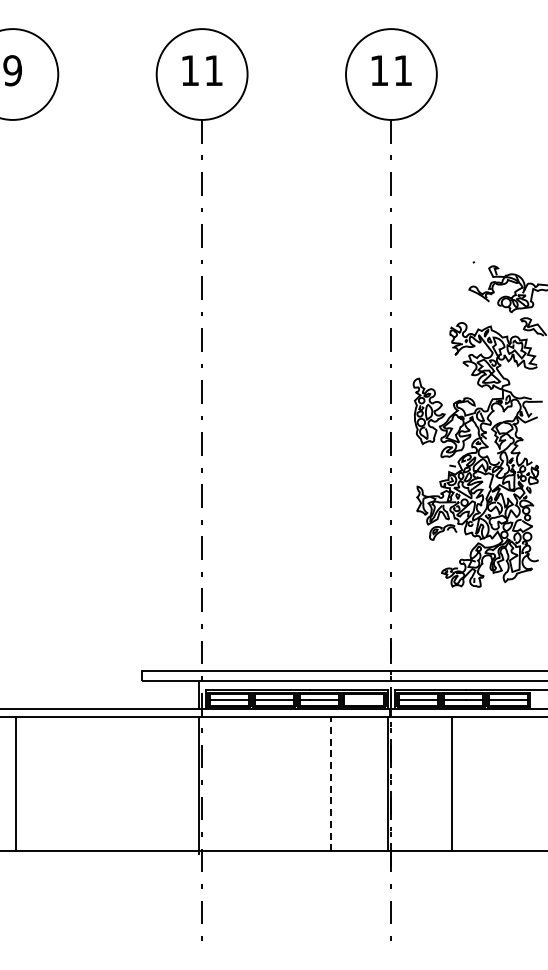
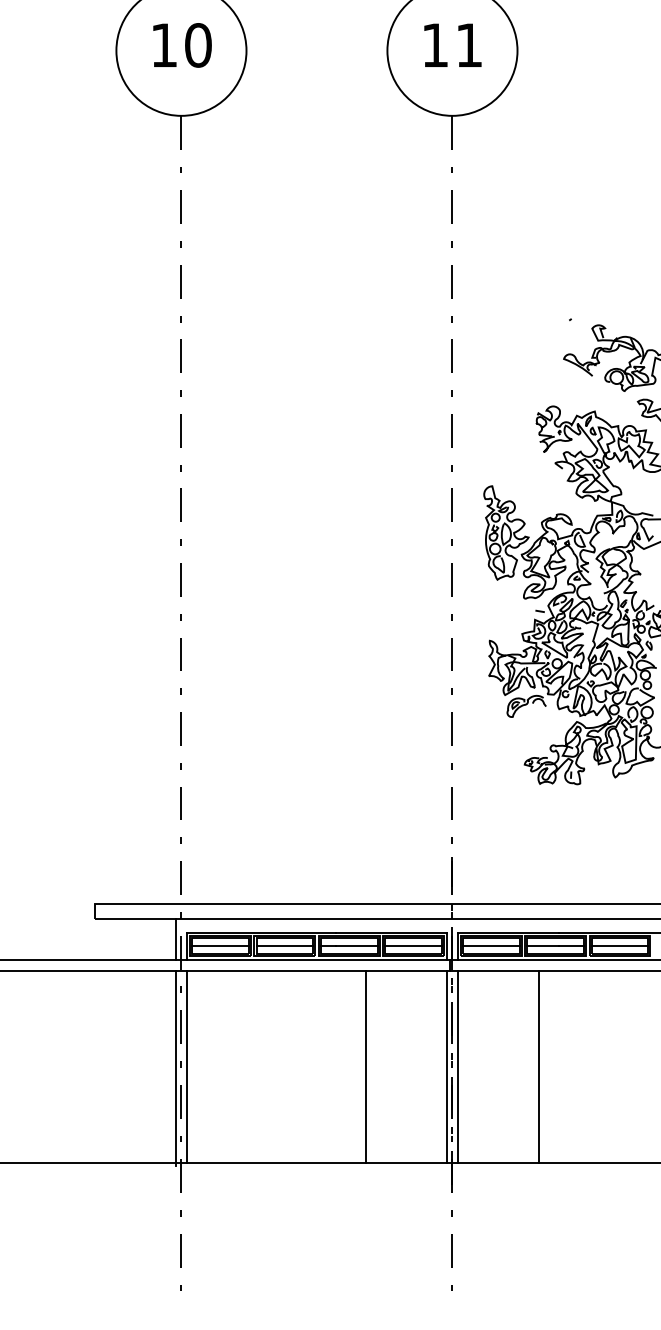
text: (213, 70) -> (197, 45), 11 -> 10
line: (364, 699) -> (413, 945), added
line: (205, 783) -> (186, 1065), added
line: (331, 783) -> (366, 1065), dashed -> solid
line: (394, 783) -> (456, 1065), added

